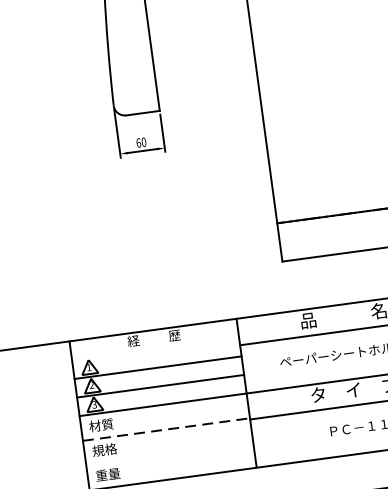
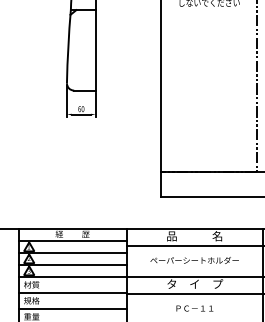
line: (155, 349) -> (72, 241), added
line: (166, 430) -> (72, 293), dashed -> solid
line: (169, 454) -> (72, 309), added

